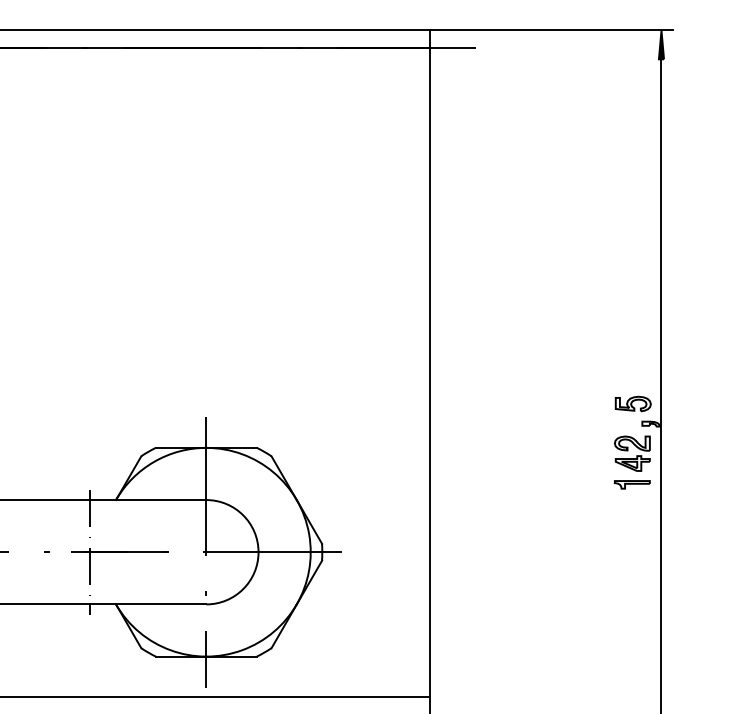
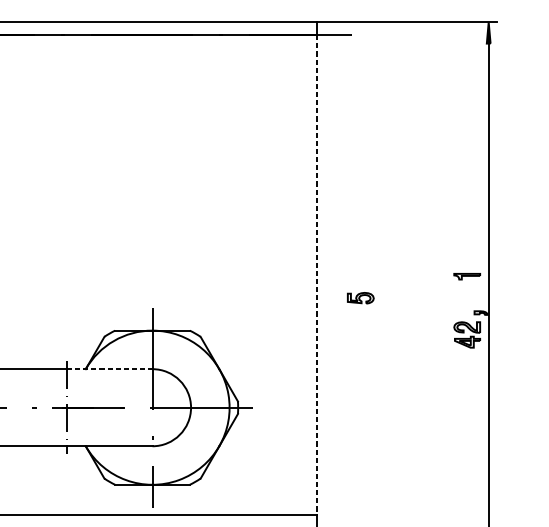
line: (429, 372) -> (317, 274), solid -> dashed
part: (632, 403) -> (360, 297), moved
part: (632, 484) -> (467, 276), moved
line: (148, 500) -> (109, 369), solid -> dashed

